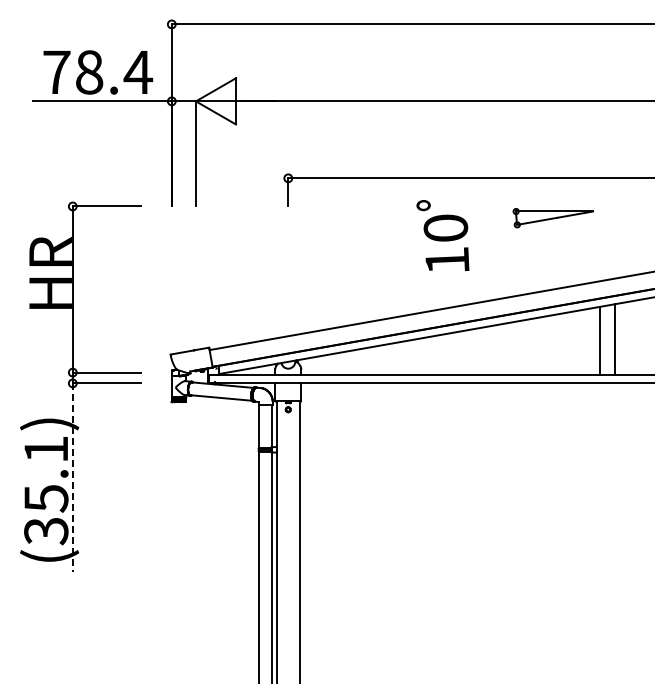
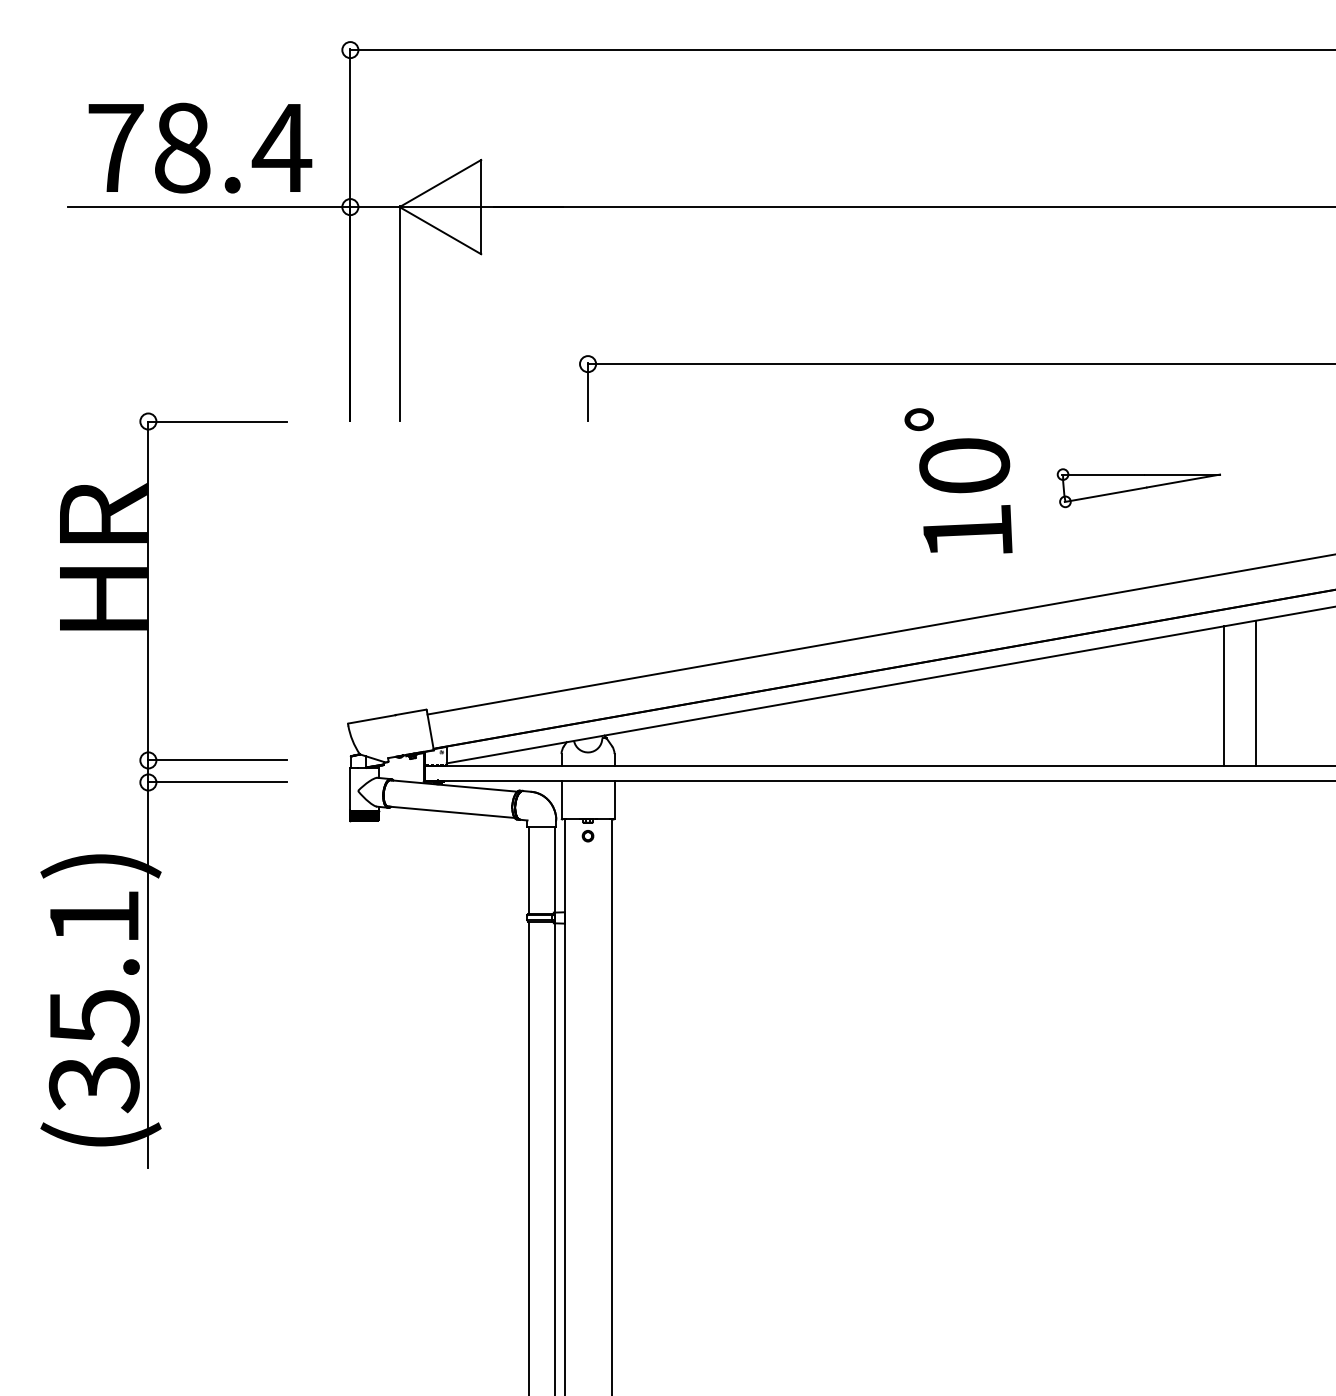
part: (552, 218) -> (1137, 488), moved
text: (442, 235) -> (957, 480), moved
line: (72, 478) -> (147, 976), dashed -> solid

